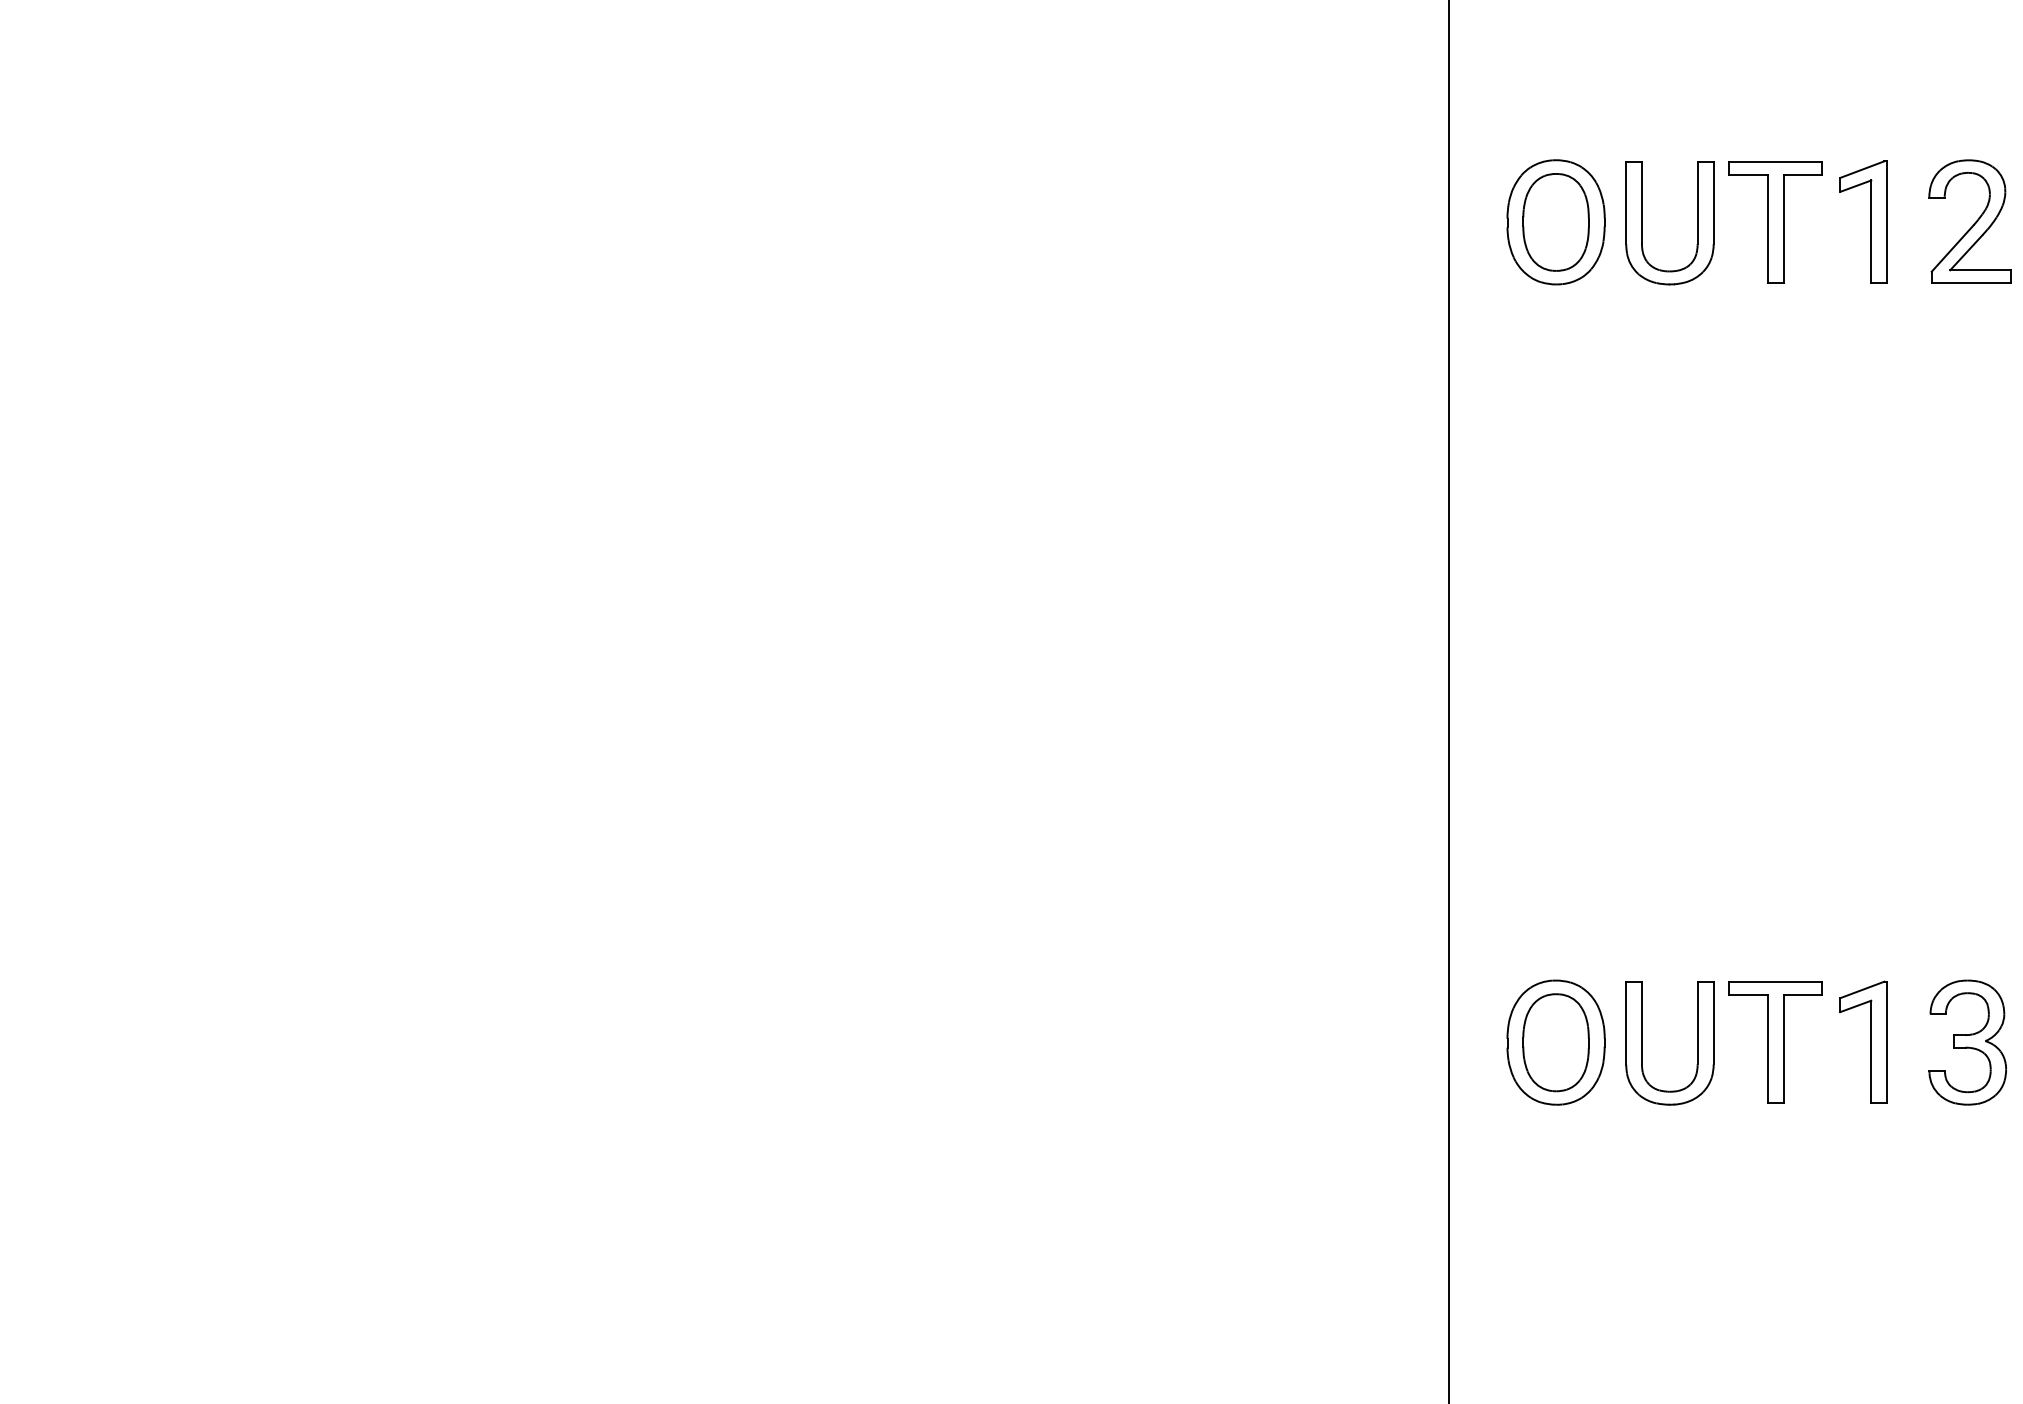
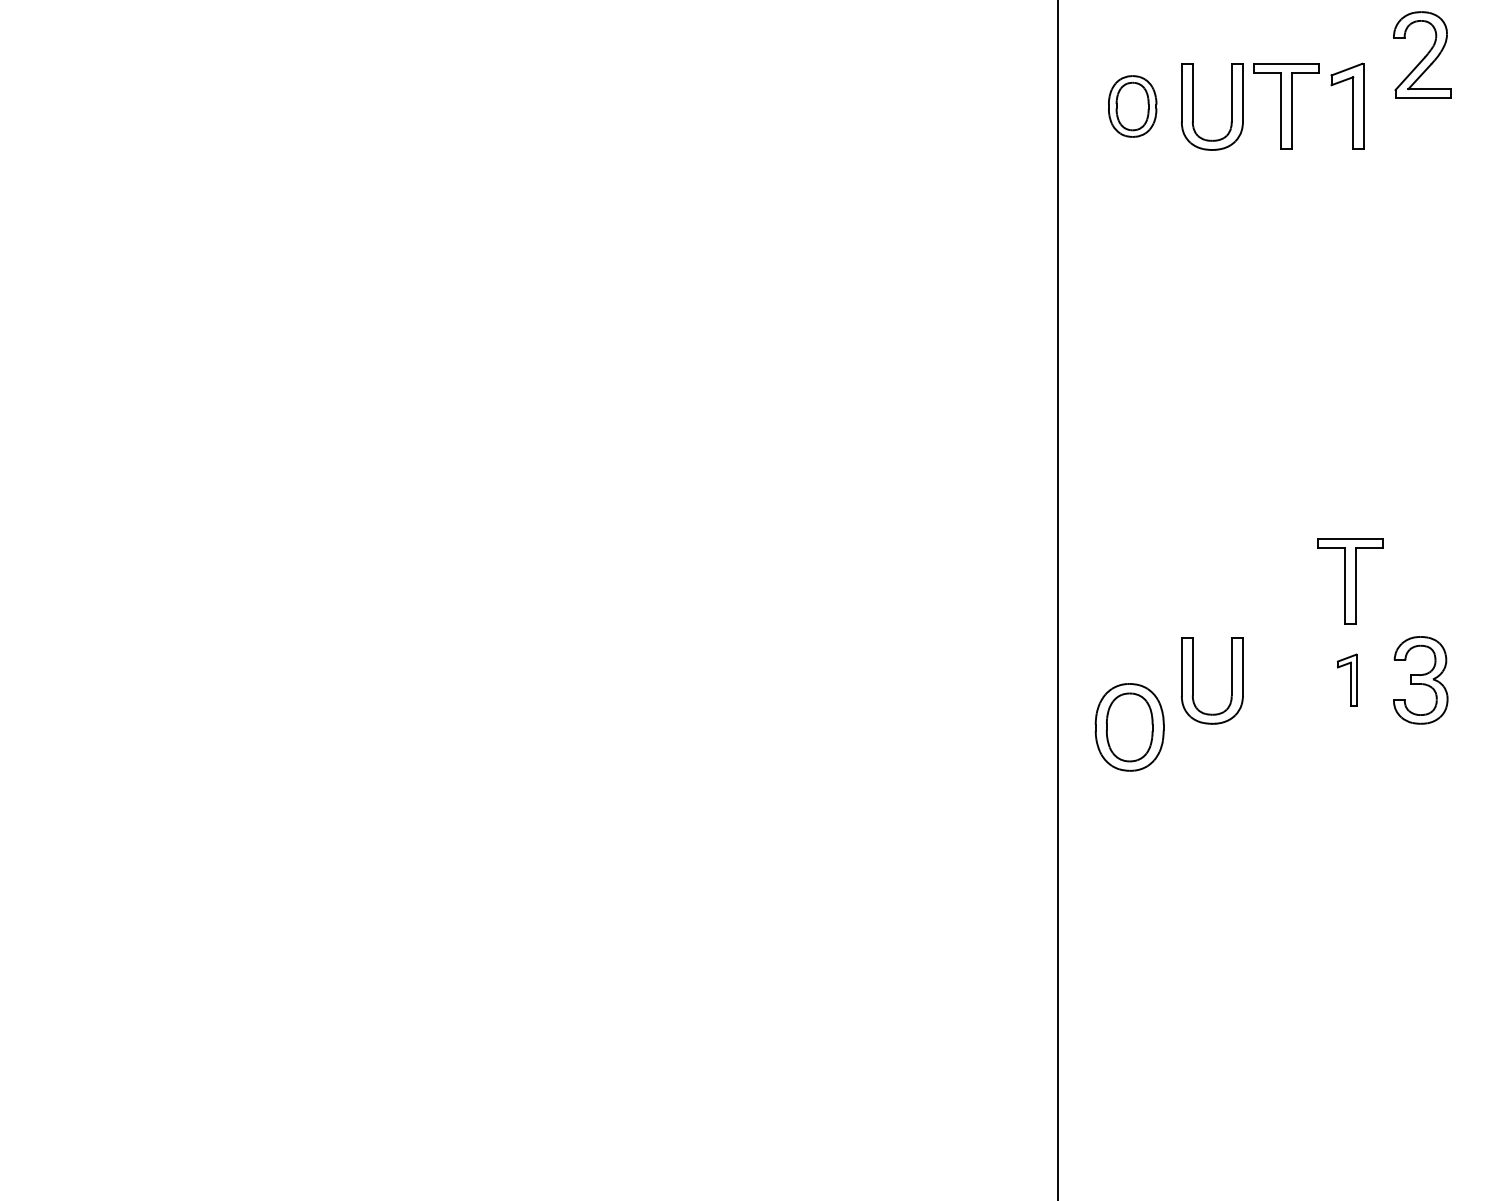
part: (1970, 220) -> (1422, 54), moved
part: (1555, 222) -> (1132, 106), size x0.7
part: (1863, 1041) -> (1347, 679), size x0.6
part: (1555, 1042) -> (1129, 727), moved
part: (1775, 1042) -> (1350, 581), moved

